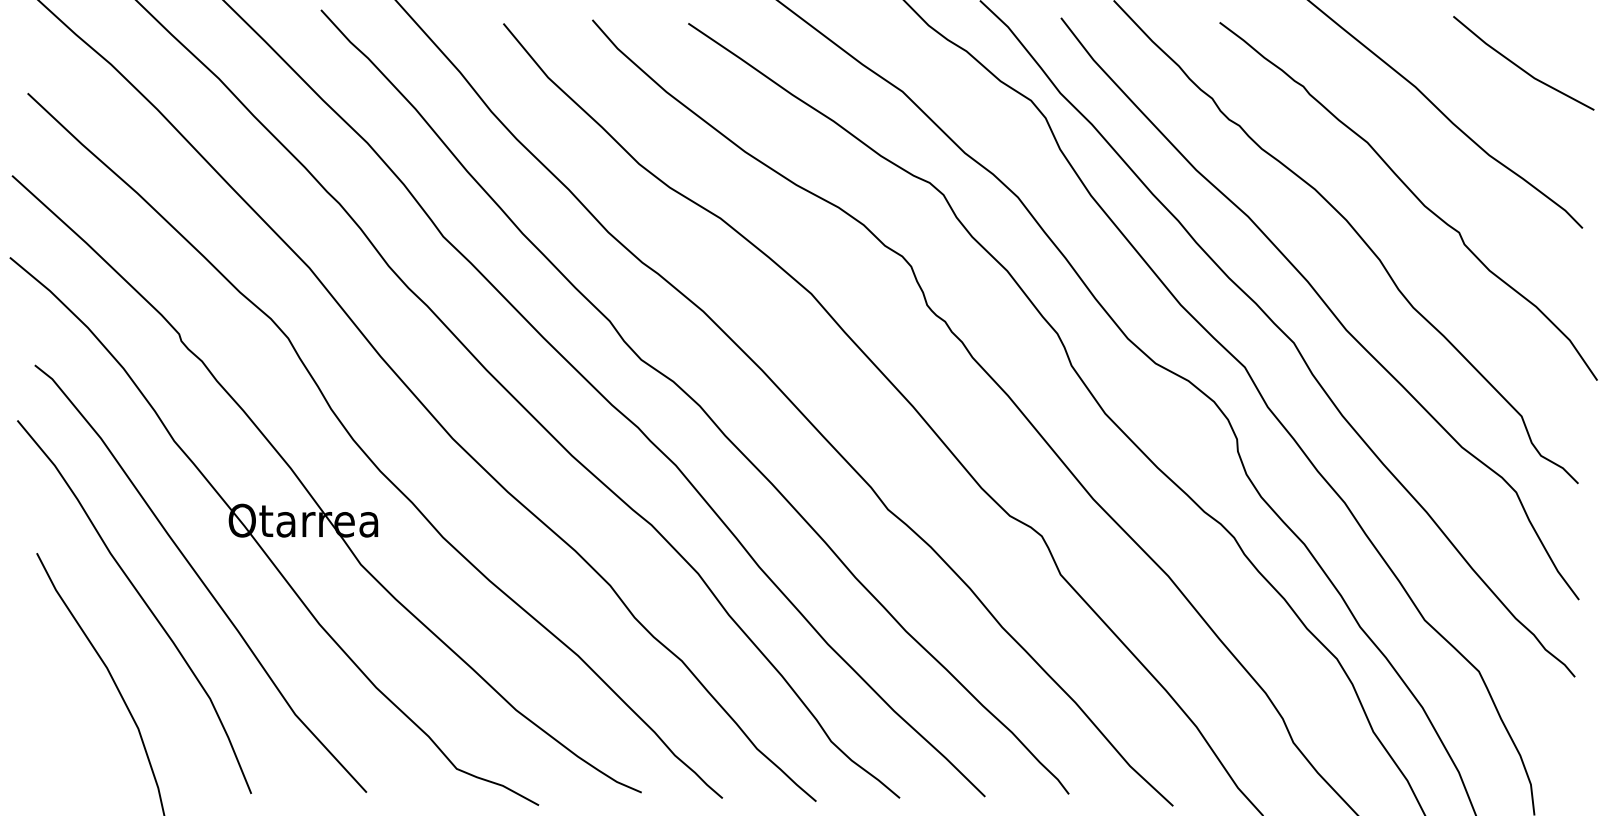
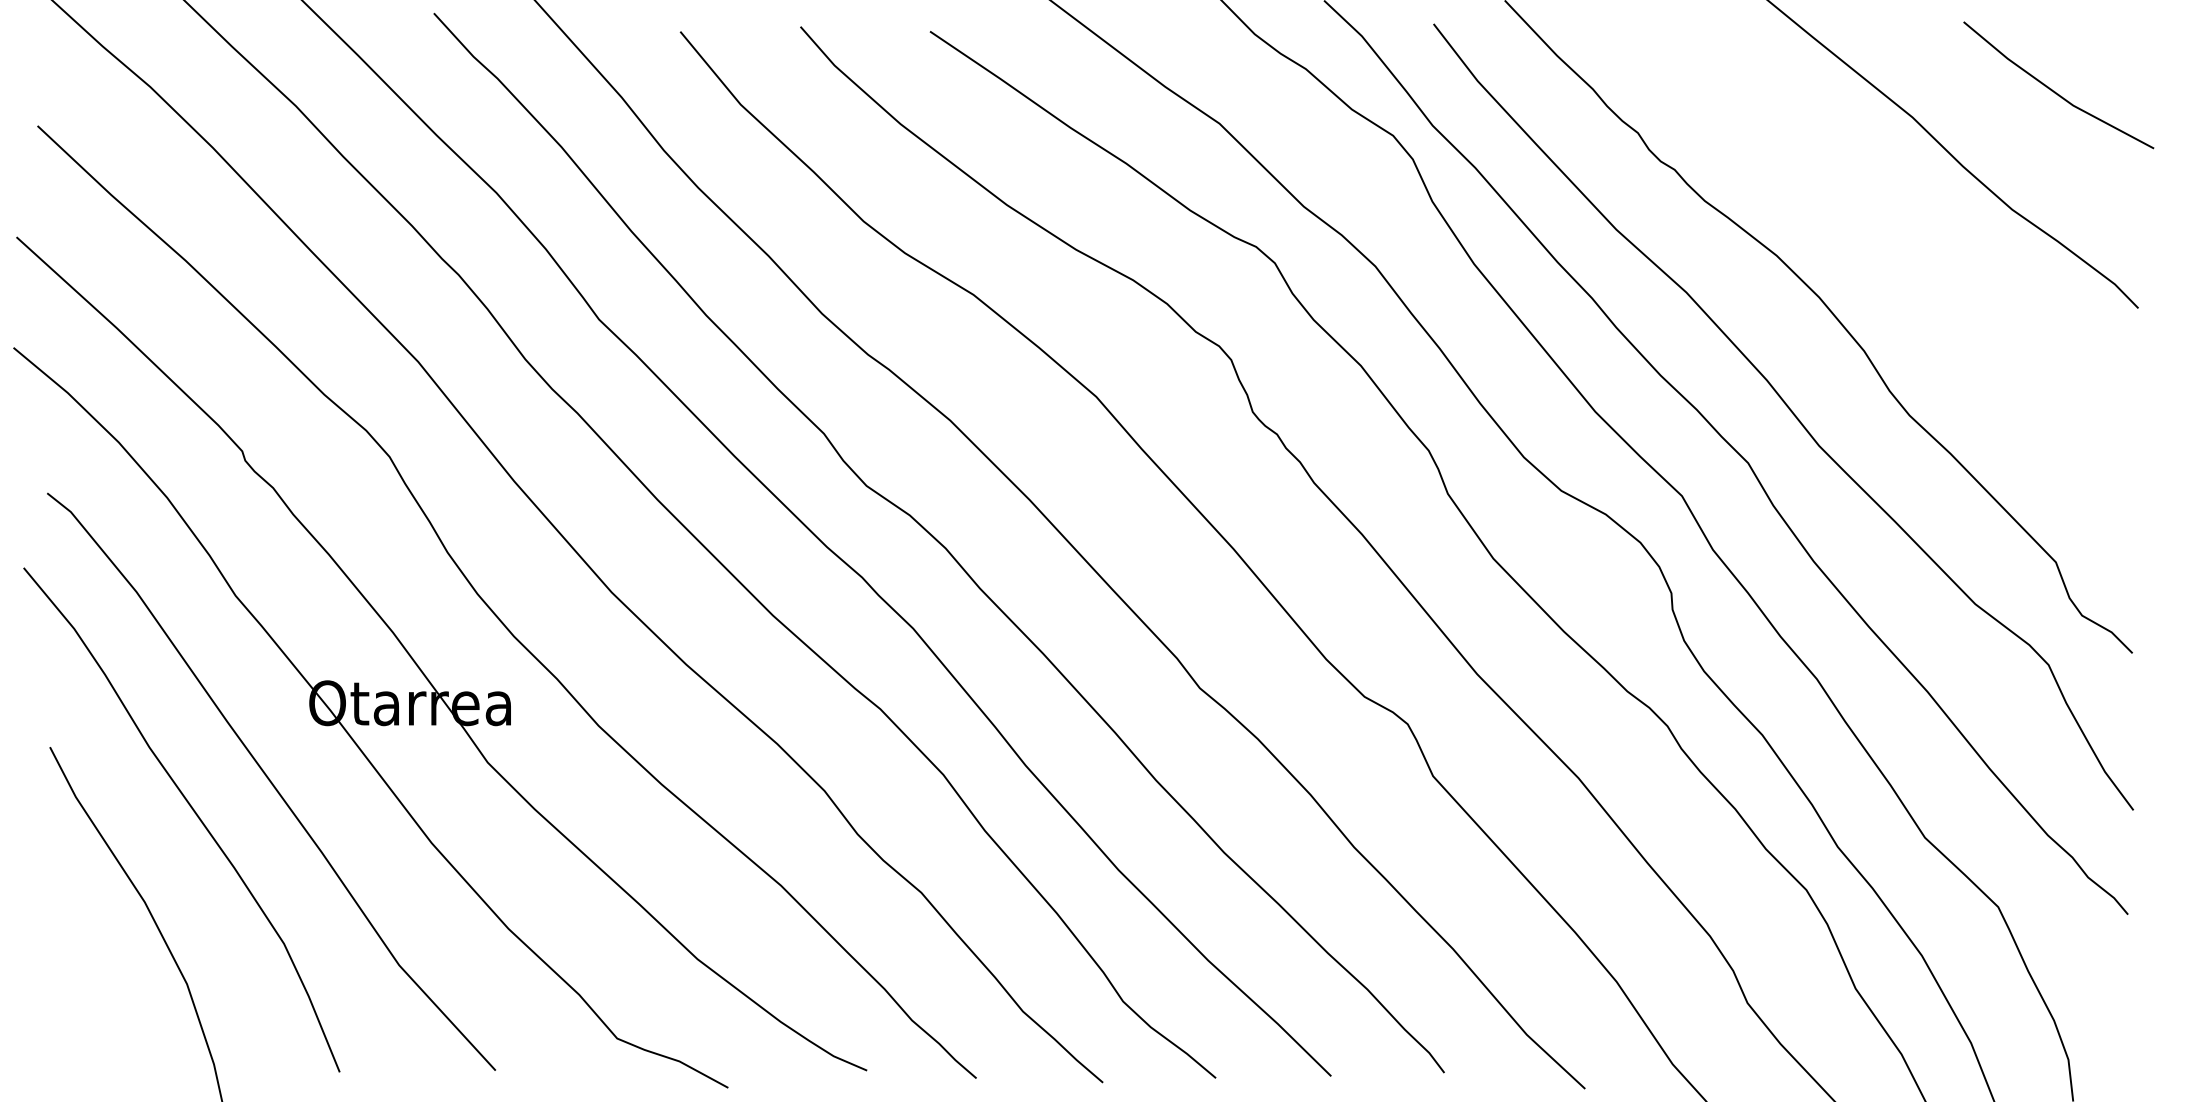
part: (1415, 197) -> (1912, 266), removed

